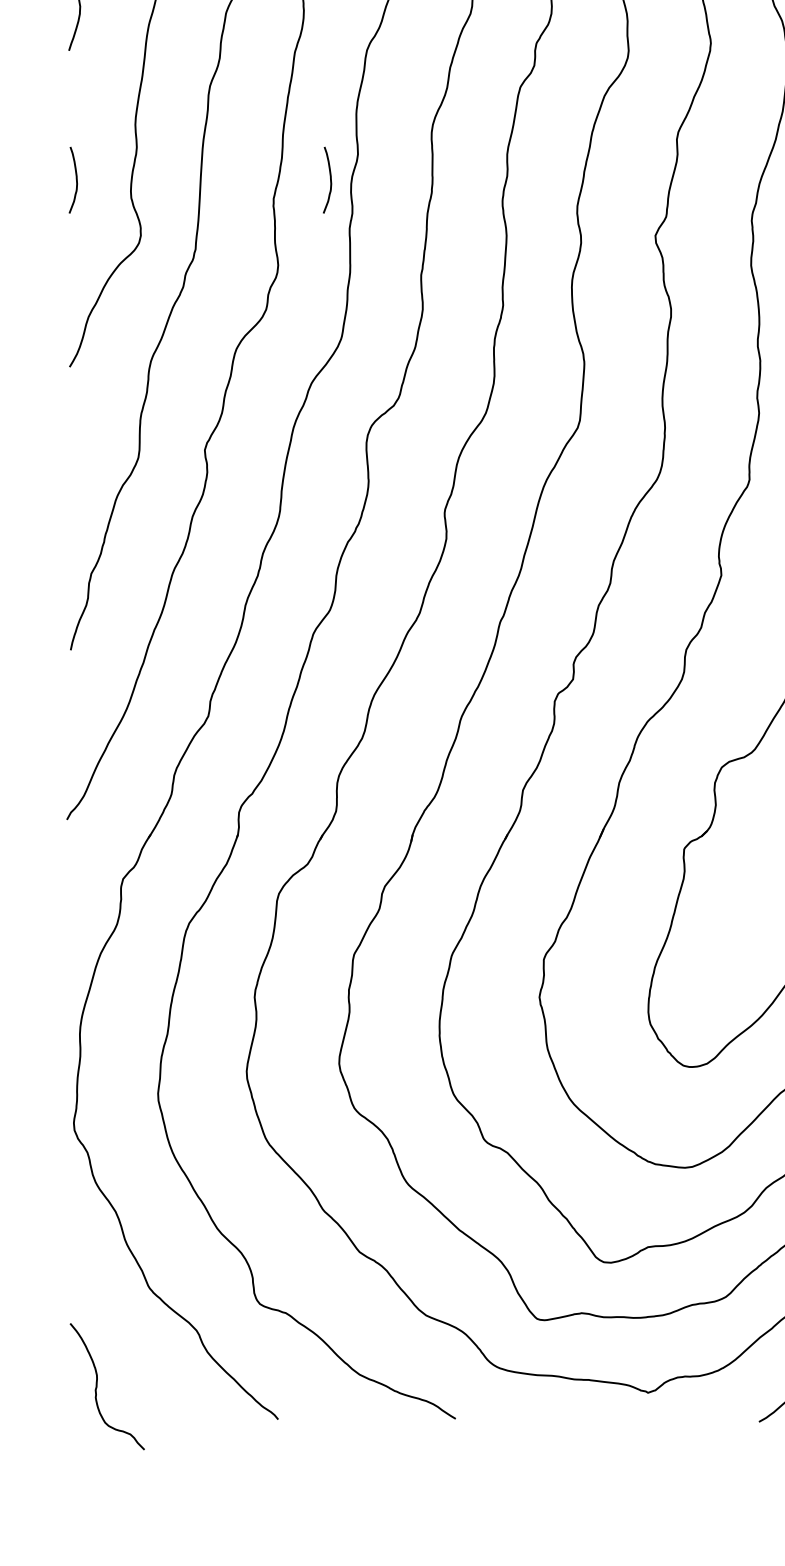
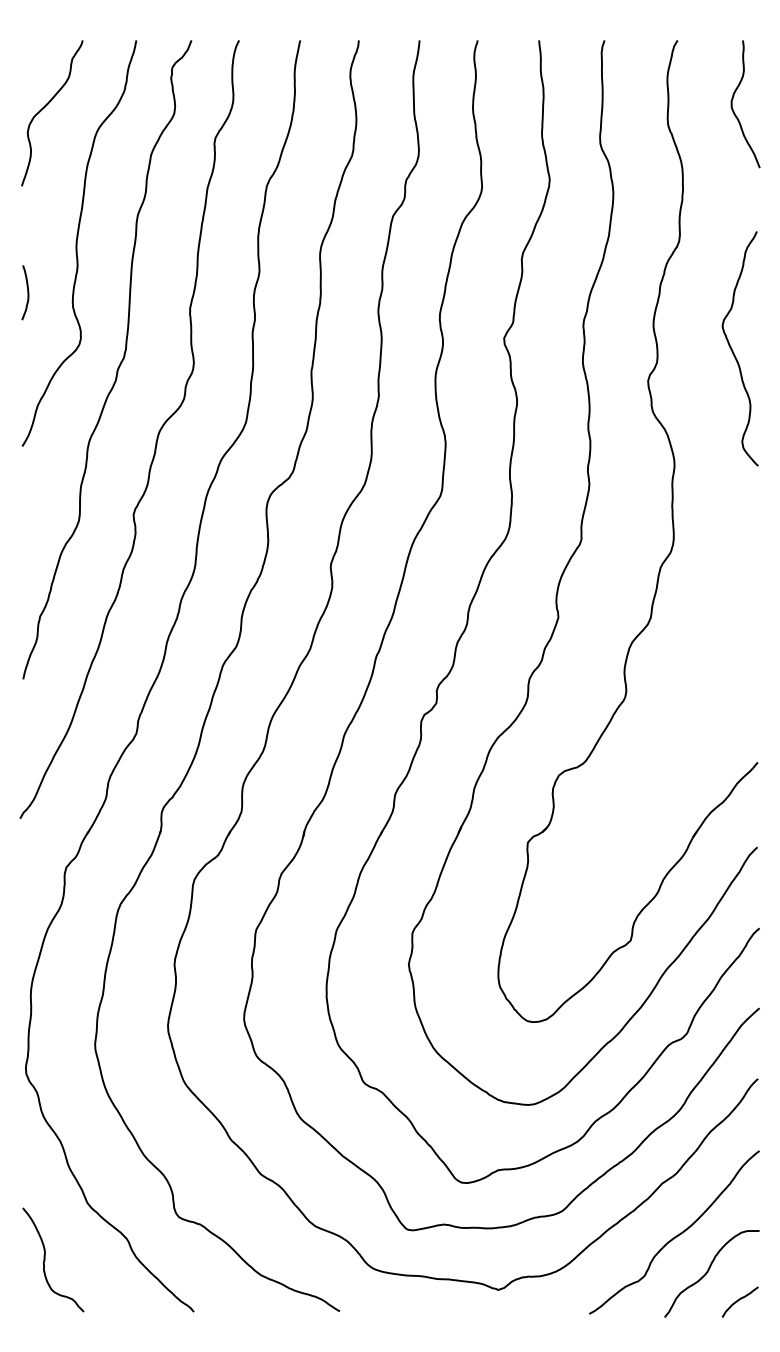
curve: (330, 179) -> (236, 292), removed
curve: (97, 1386) -> (45, 1259), moved

